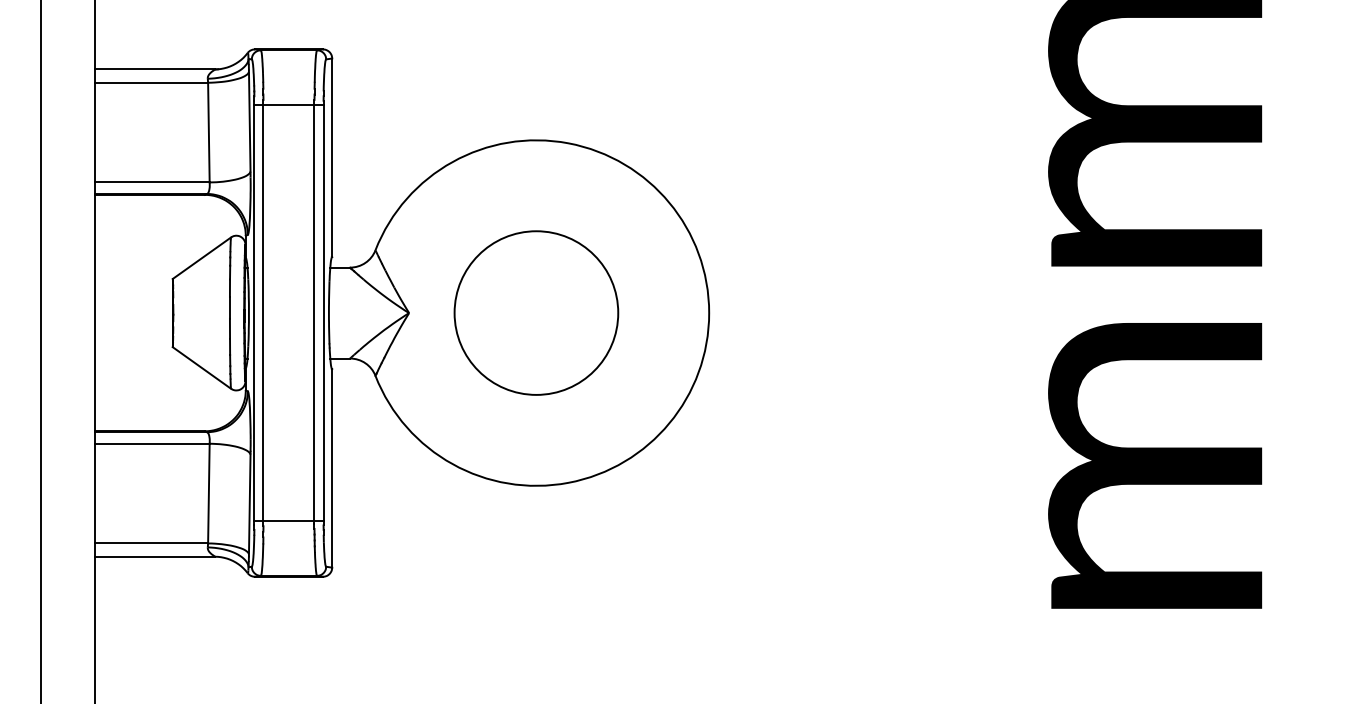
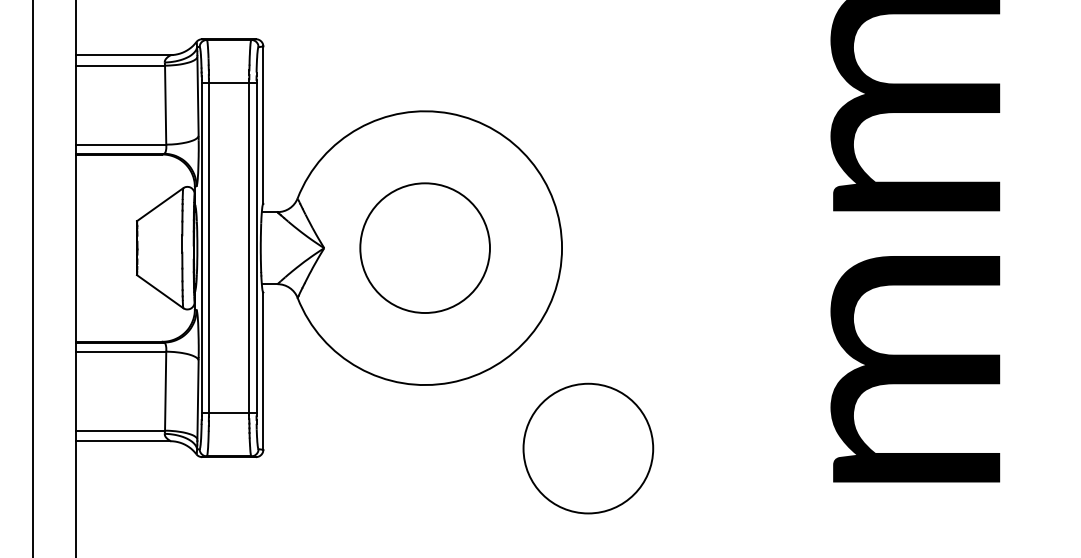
circle: (742, 565) -> (588, 448), added

